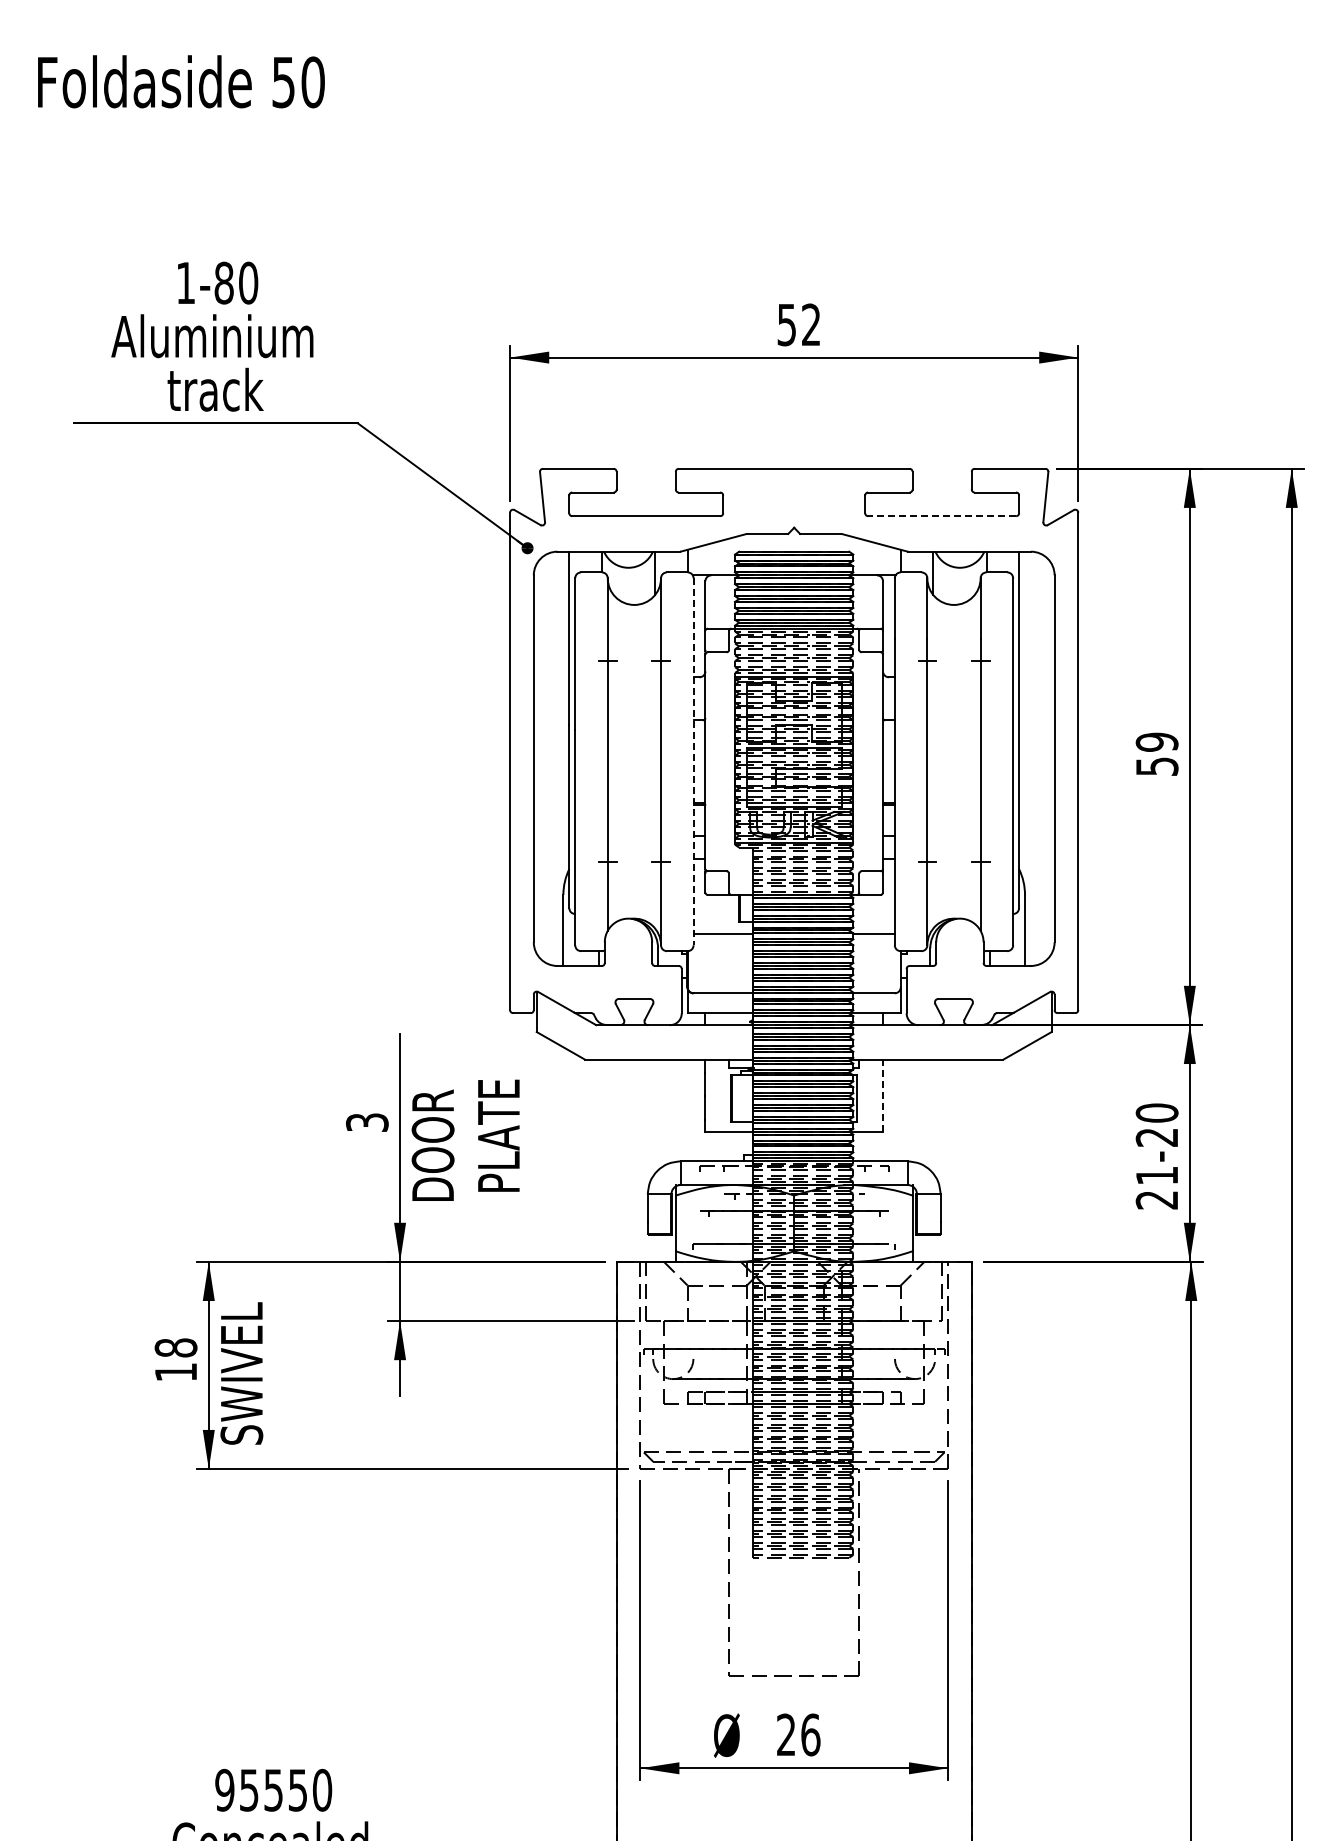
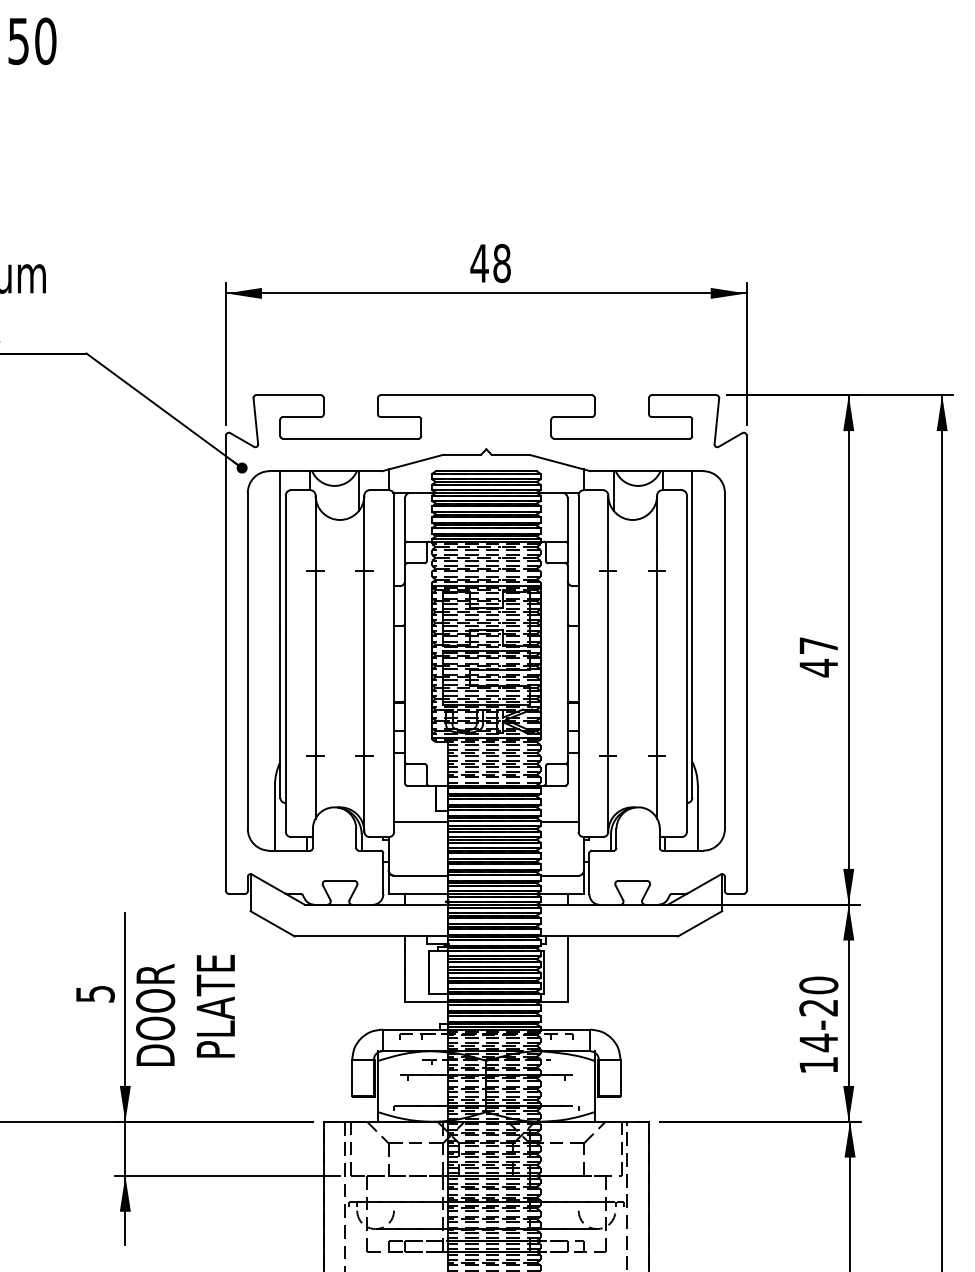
text: (798, 324) -> (490, 263), 52 -> 48
line: (942, 516) -> (622, 438), dashed -> solid
text: (1156, 754) -> (818, 656), 59 -> 47
line: (693, 762) -> (394, 664), dashed -> solid
line: (882, 1095) -> (567, 969), dashed -> solid
text: (367, 1122) -> (95, 994), 3 -> 5
text: (1156, 1187) -> (818, 1053), 21-20 -> 14-20

